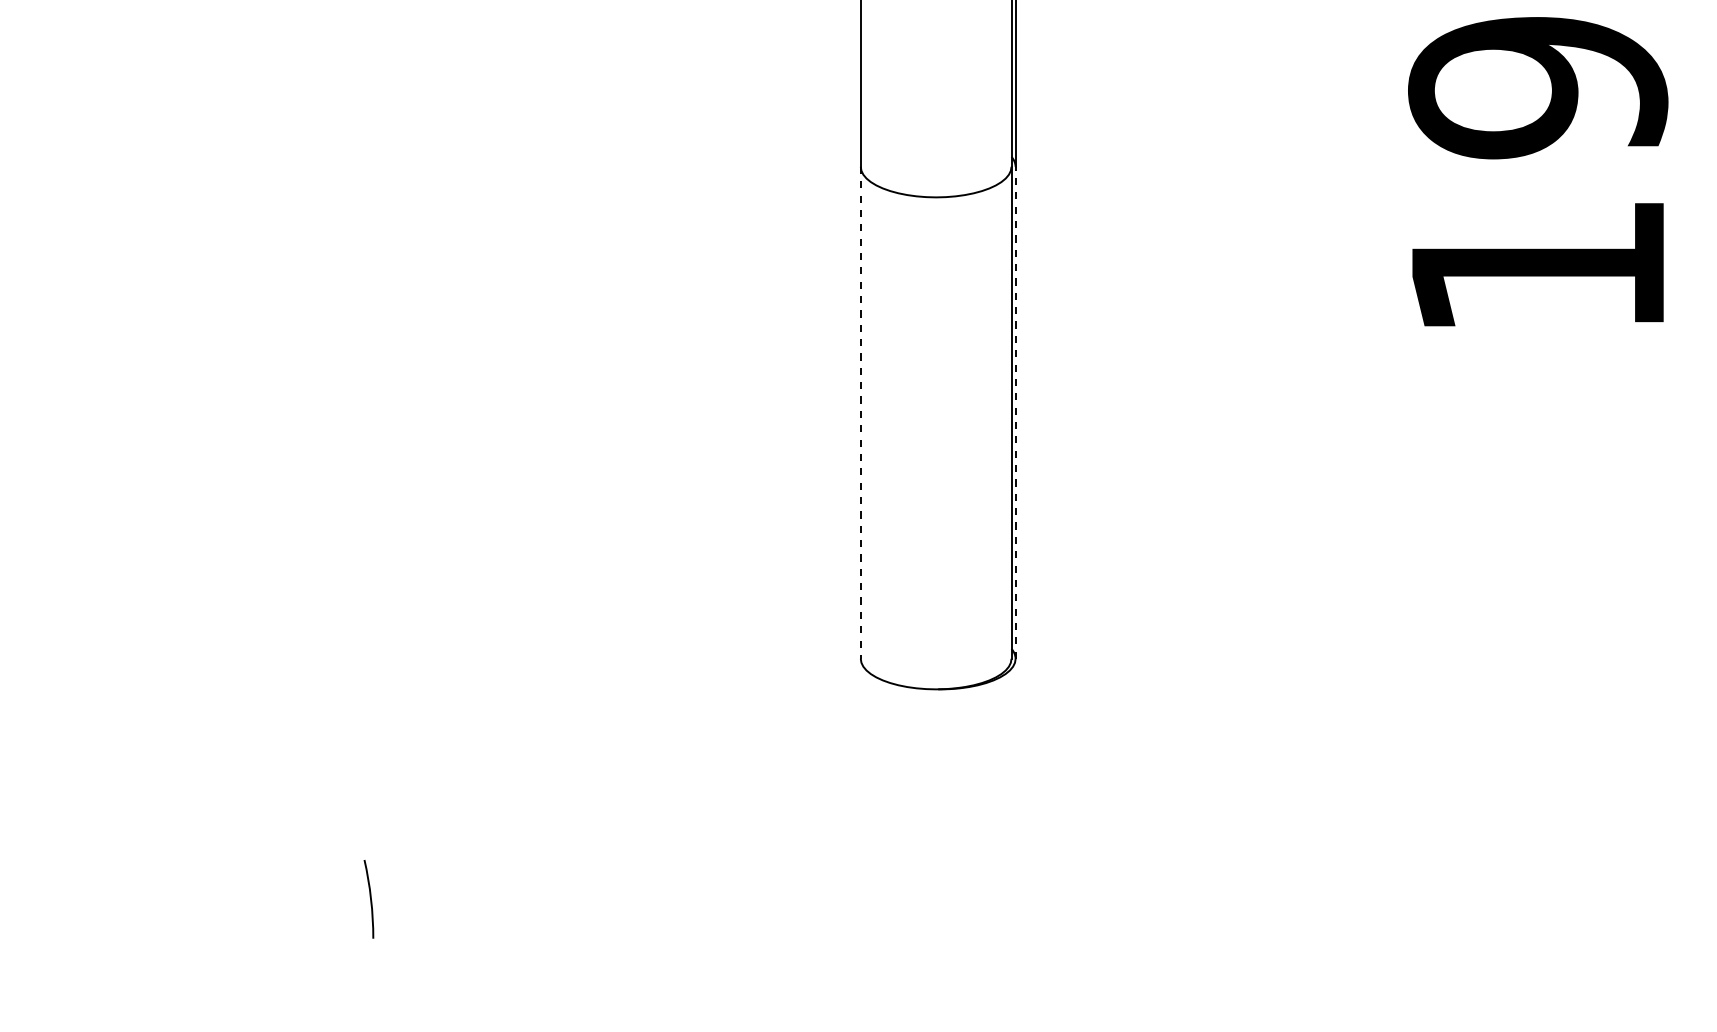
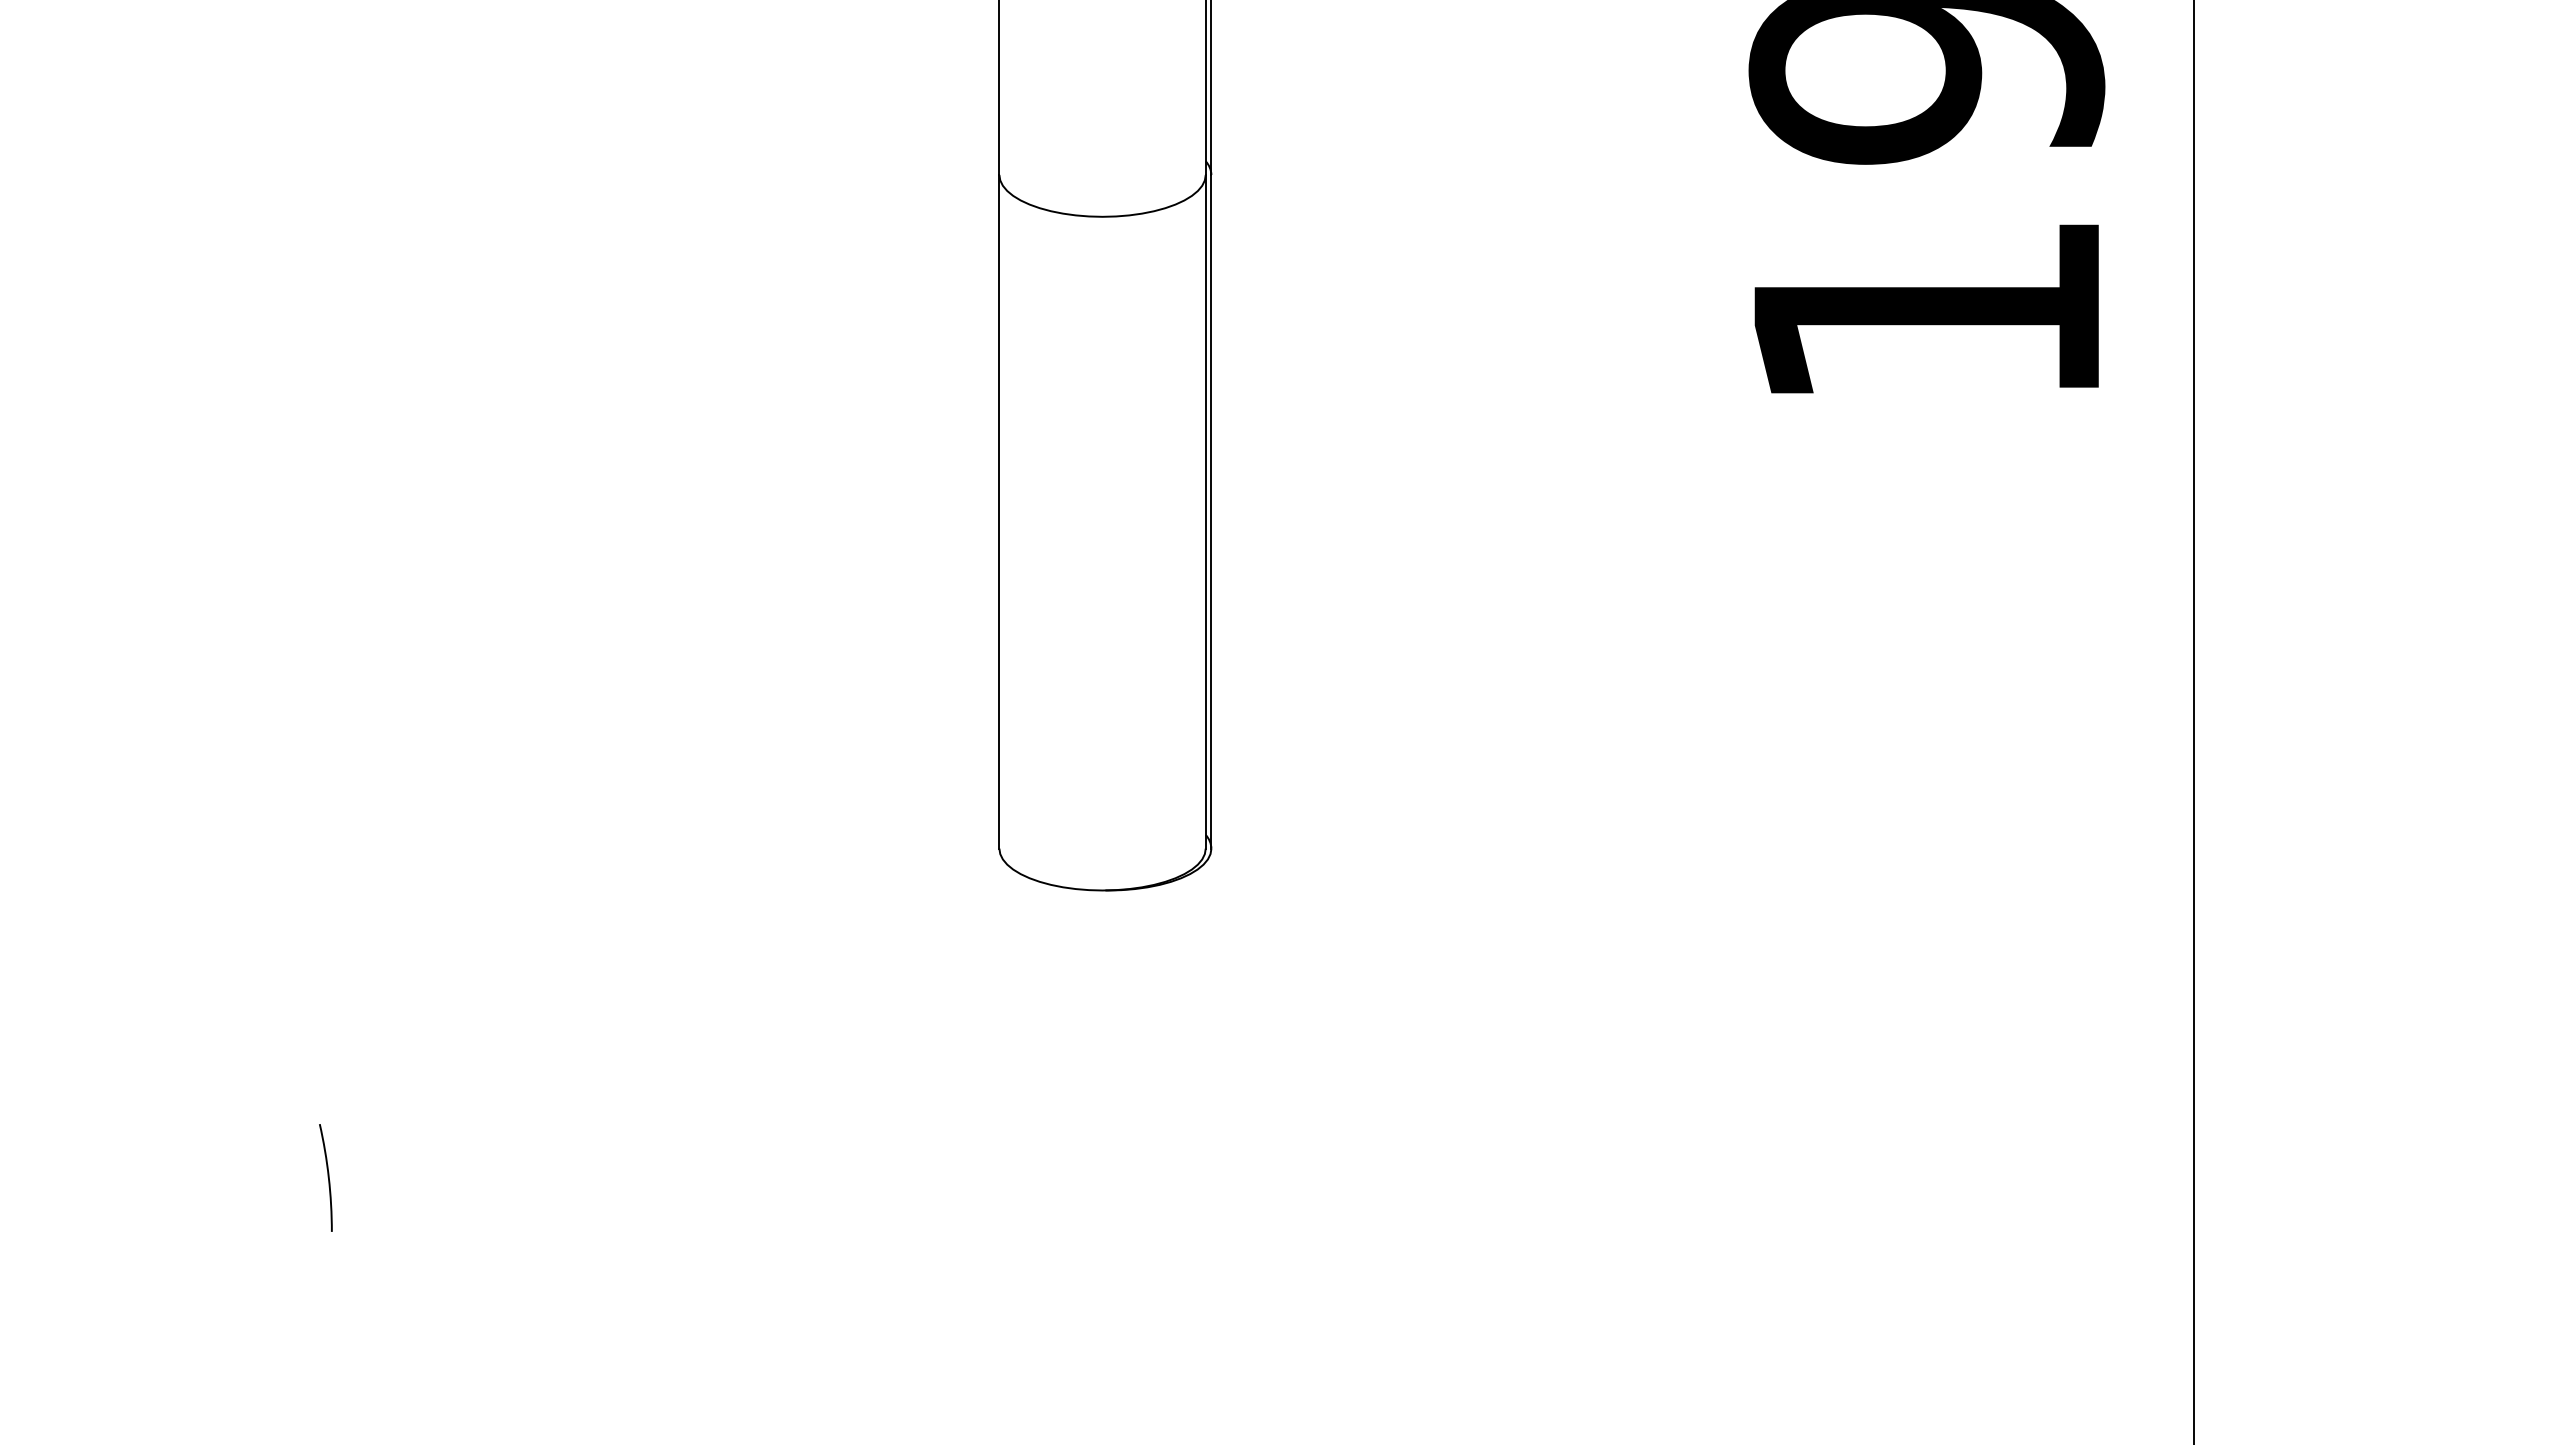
line: (860, 412) -> (999, 511), dashed -> solid
line: (1015, 412) -> (1211, 511), dashed -> solid

